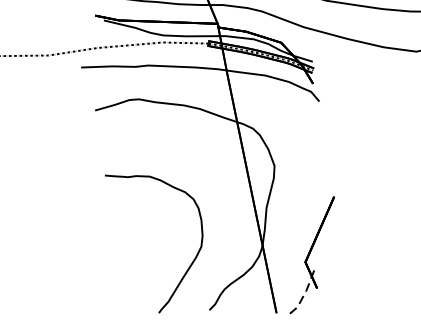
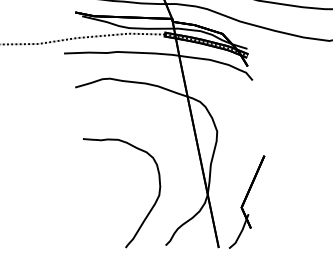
line: (303, 294) -> (240, 233), dashed -> solid

